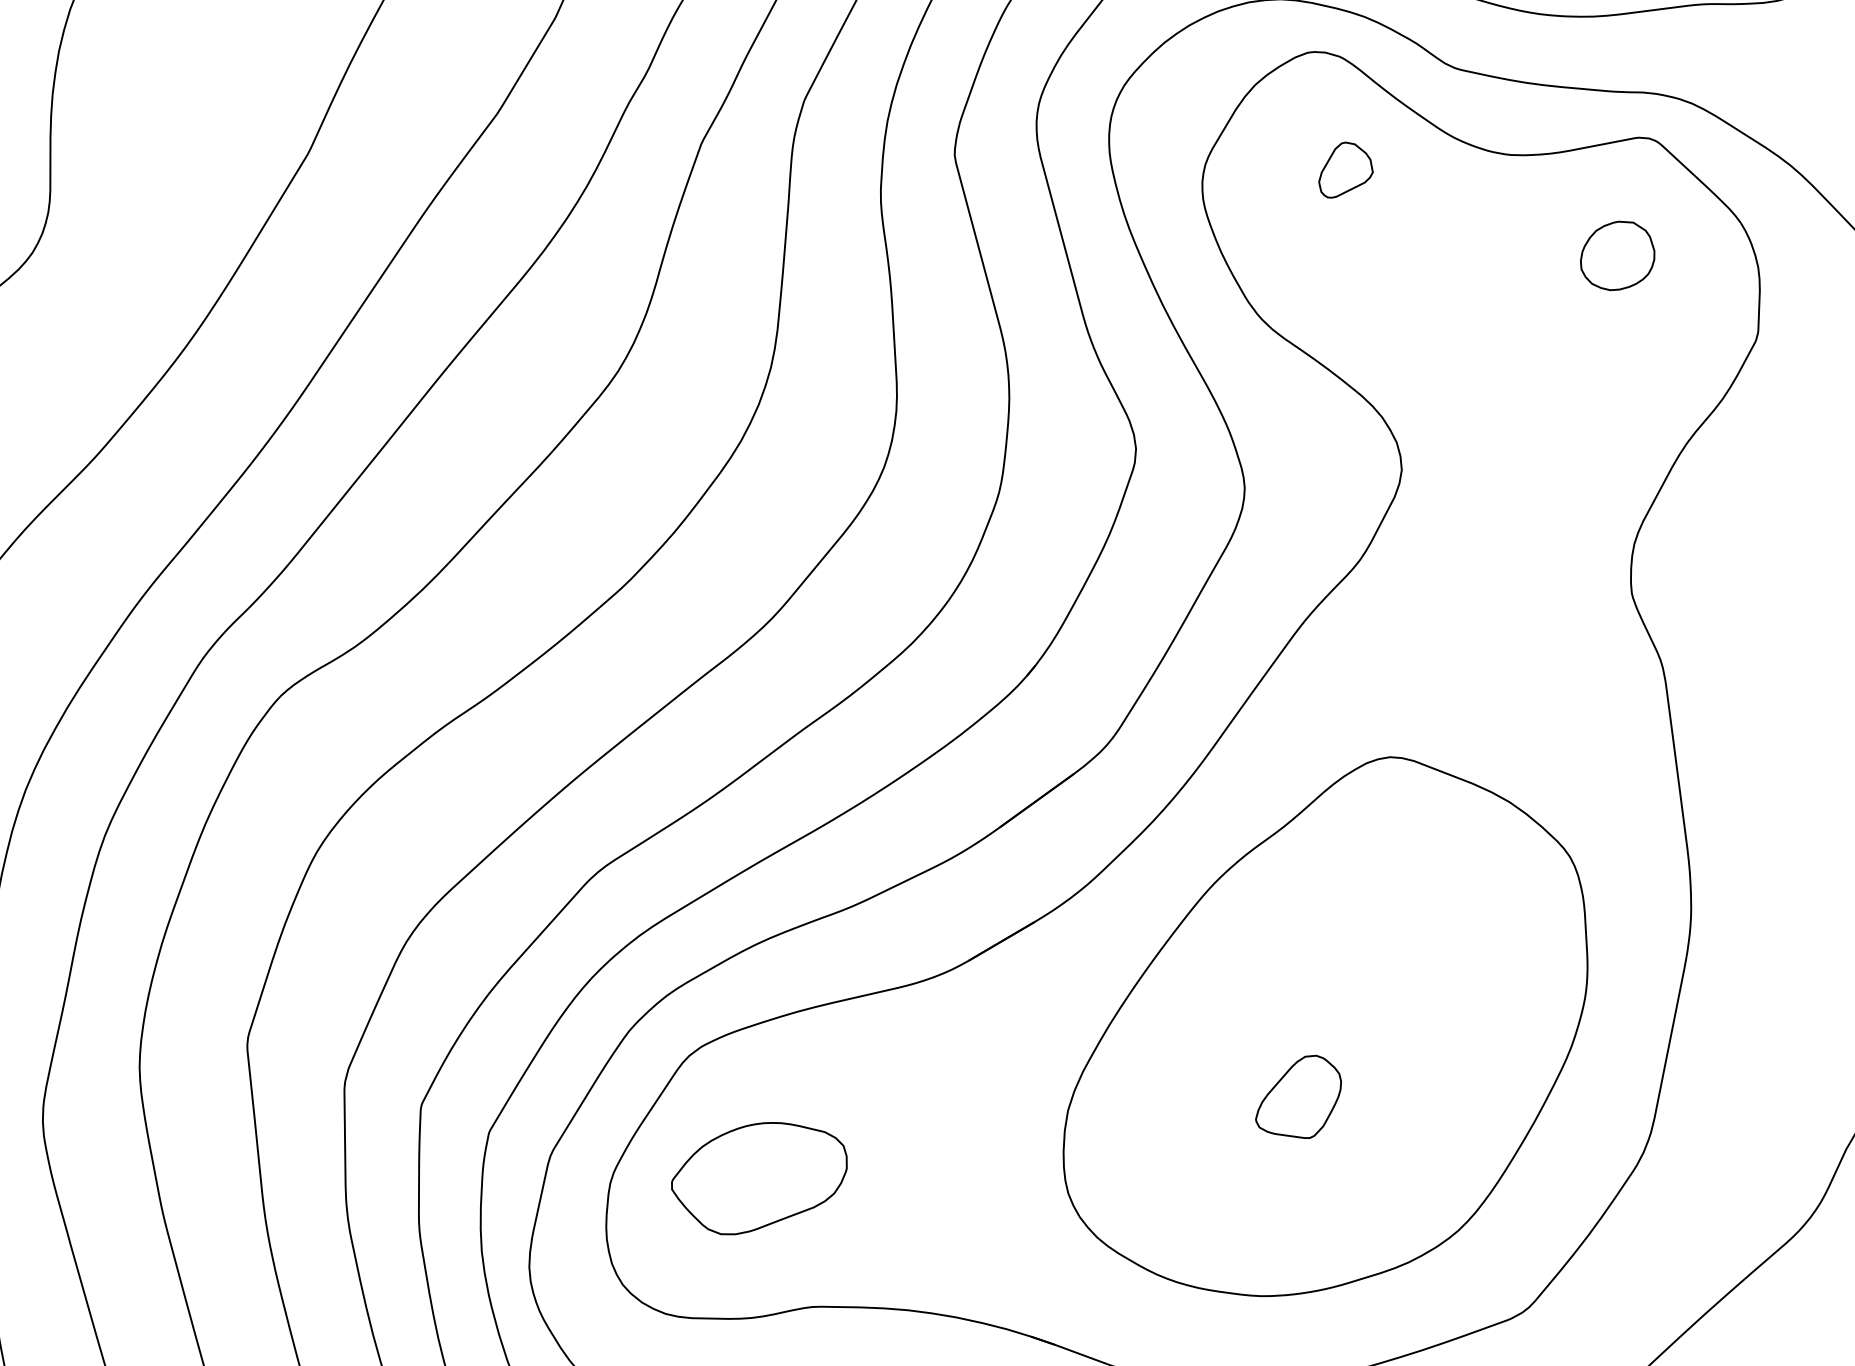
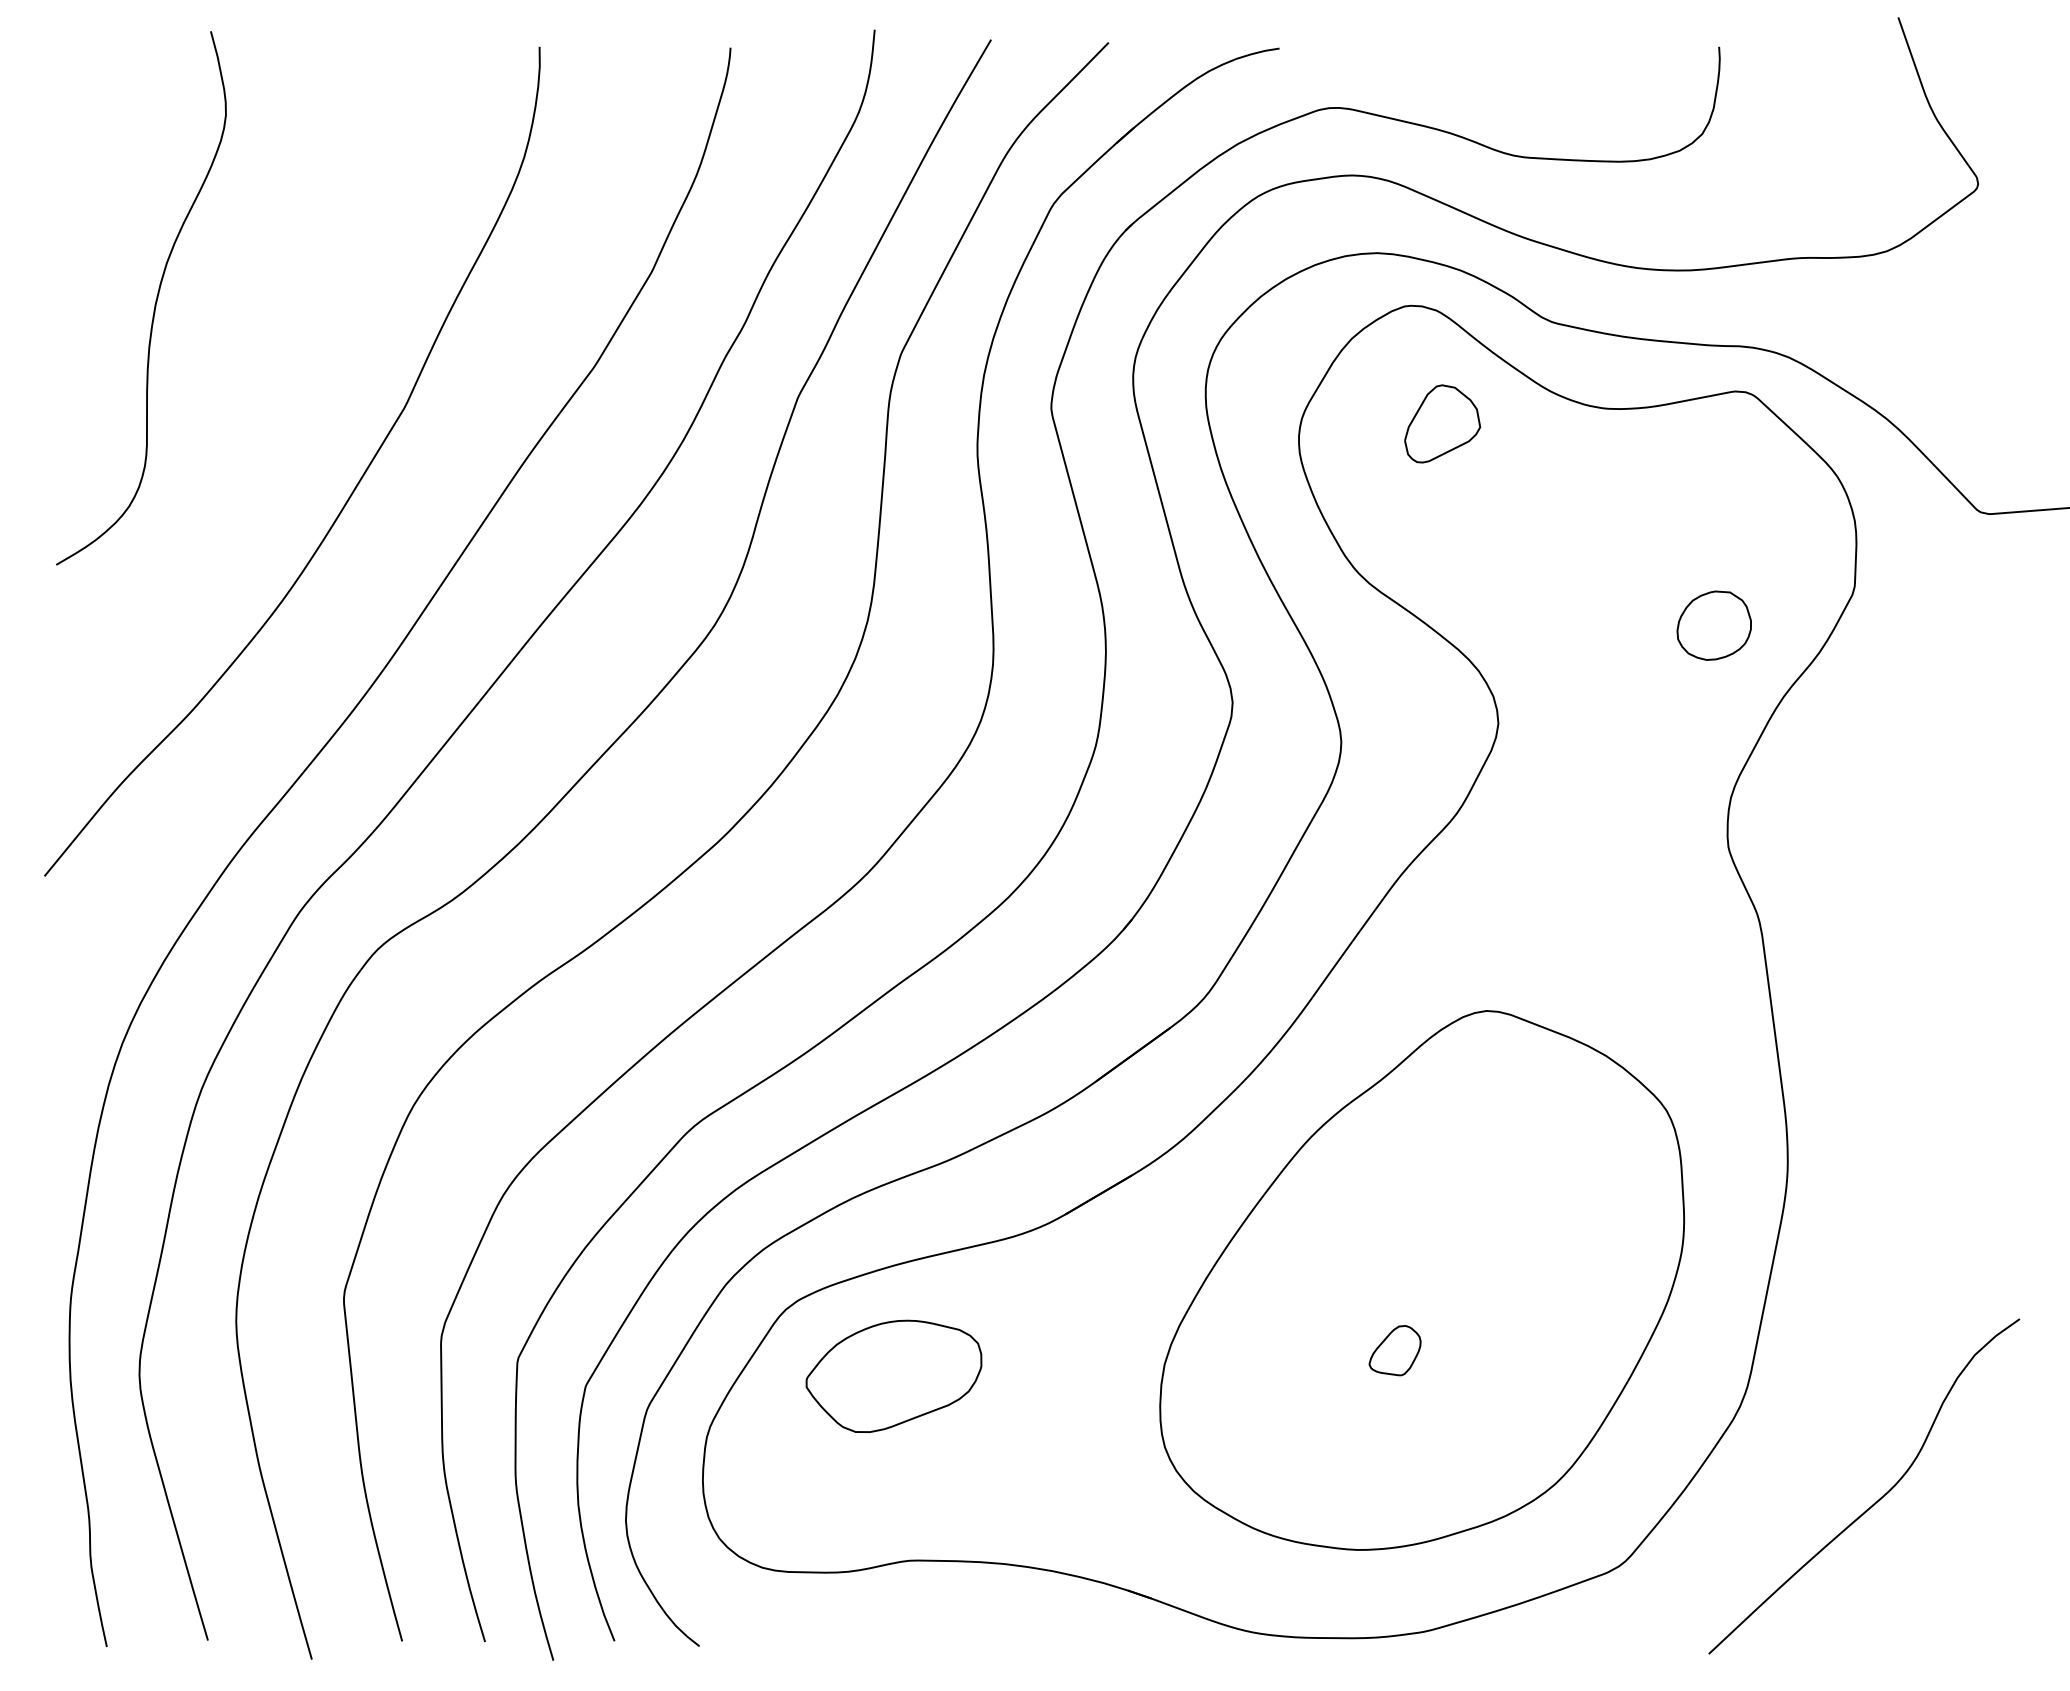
part: (1345, 169) -> (1442, 423), size x1.4
part: (1616, 255) -> (1713, 625), moved
part: (1297, 1096) -> (1394, 1350), size x0.6
part: (758, 1177) -> (893, 1375), moved

